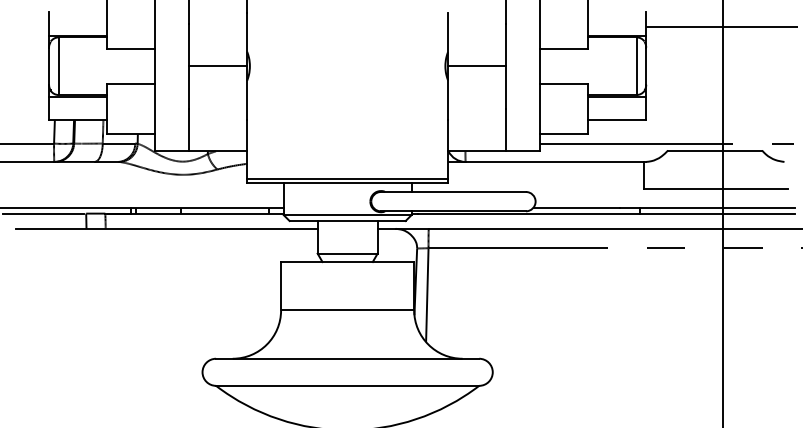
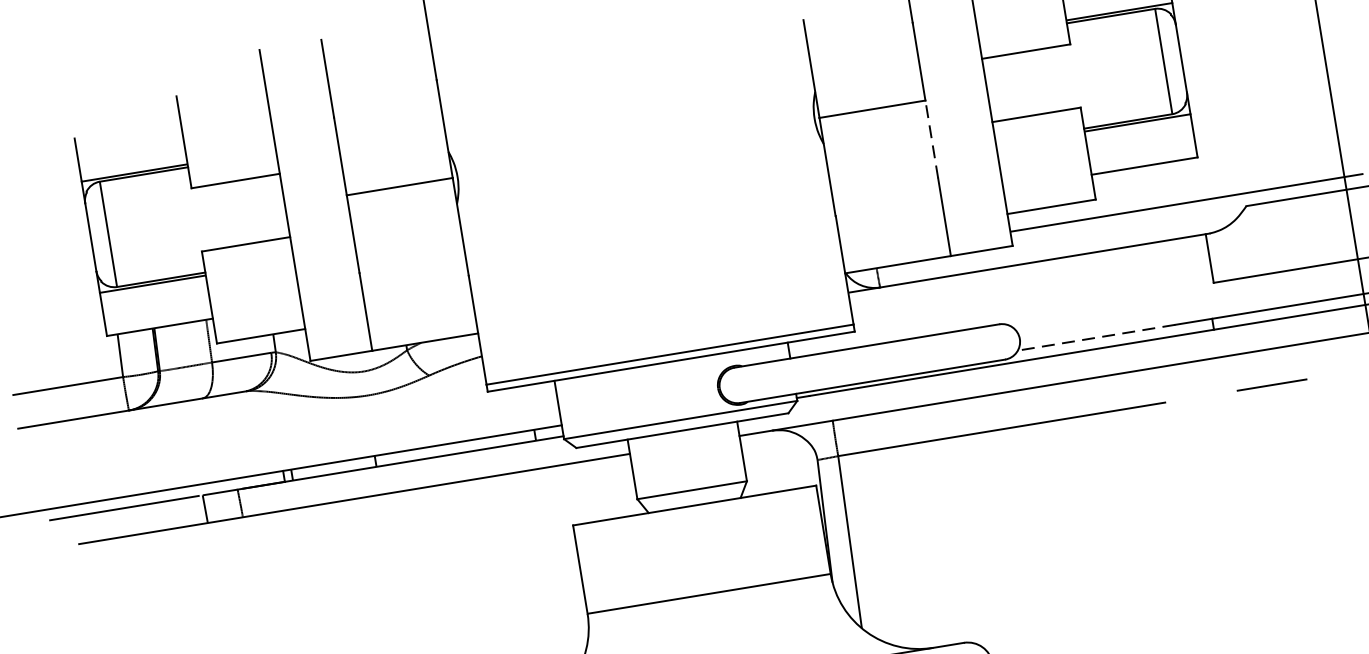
line: (506, 87) -> (932, 139), solid -> dashed
line: (576, 207) -> (1096, 337), solid -> dashed

